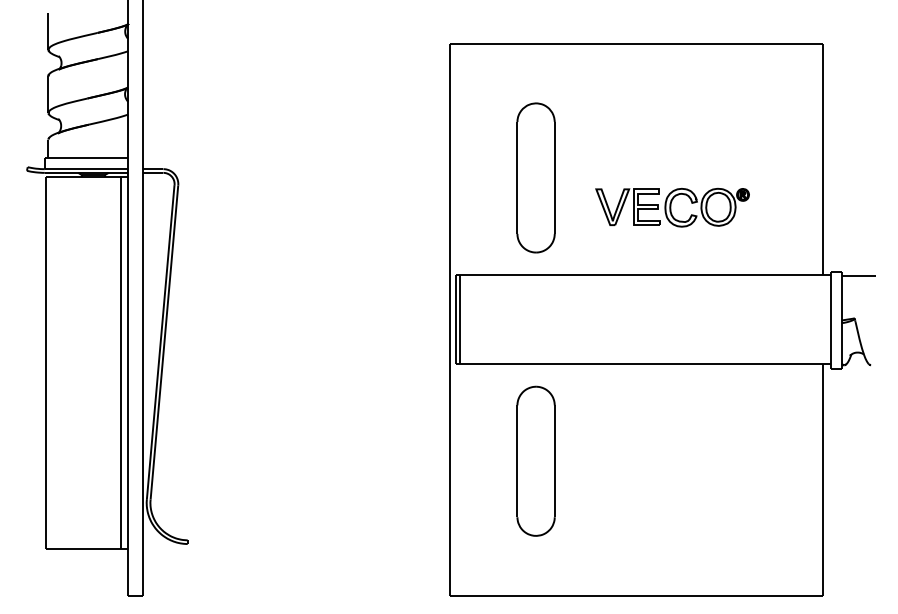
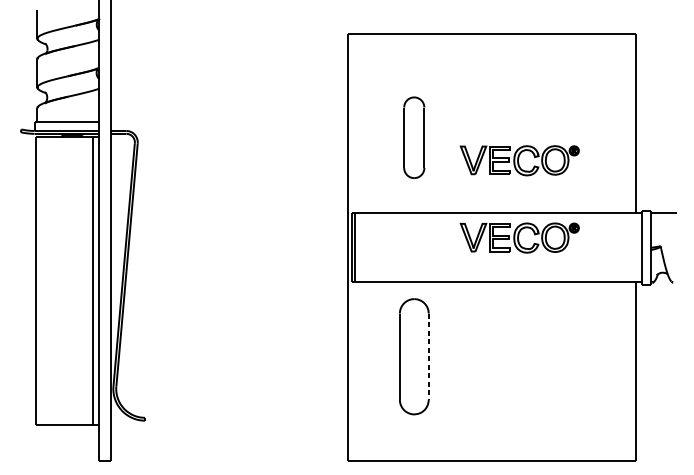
part: (535, 177) -> (413, 137), size x0.7
part: (672, 307) -> (519, 237), added
line: (554, 461) -> (428, 356), solid -> dashed

